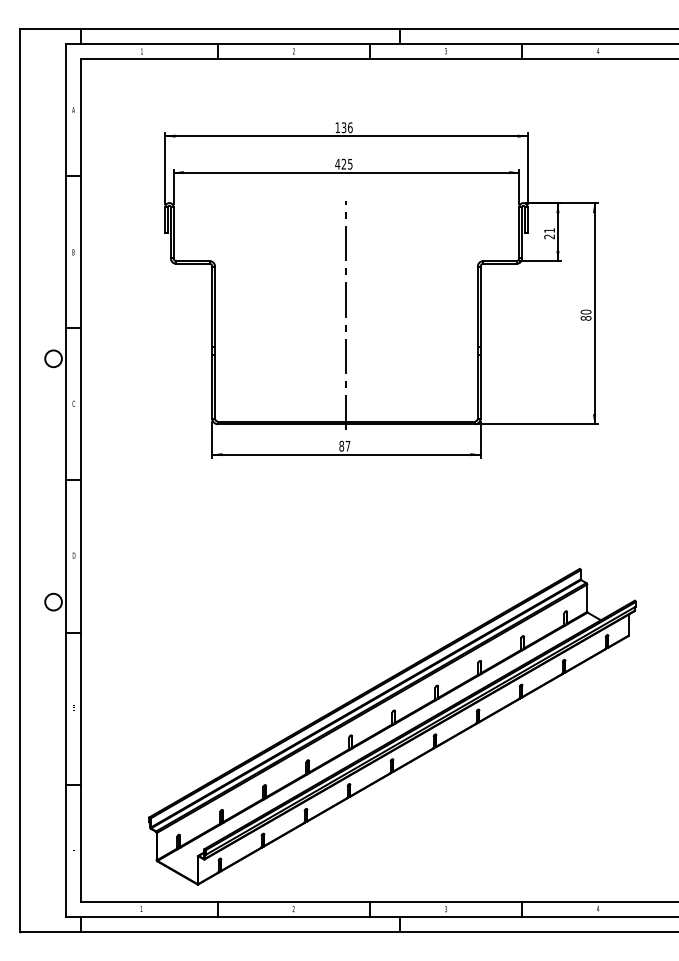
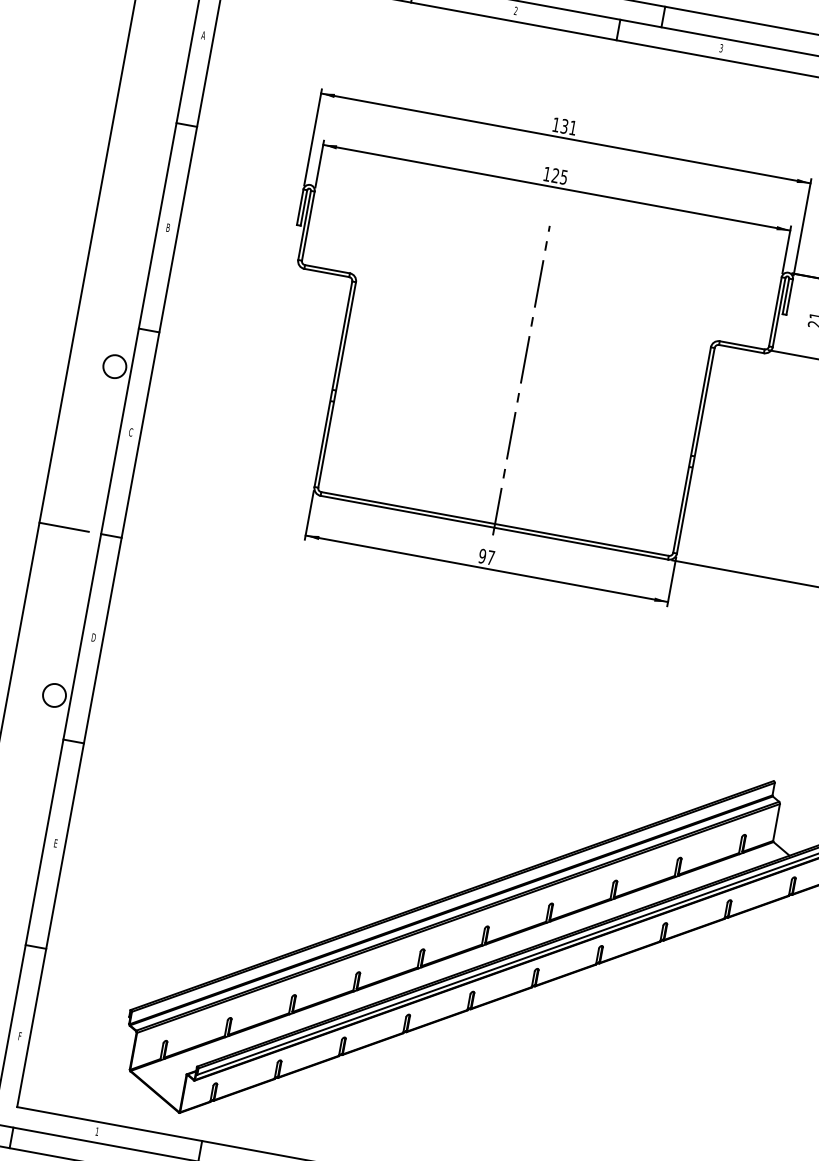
text: (350, 127) -> (573, 127), 136 -> 131
text: (337, 164) -> (546, 174), 425 -> 125
text: (341, 446) -> (482, 556), 87 -> 97
line: (38, 480) -> (64, 527), added

